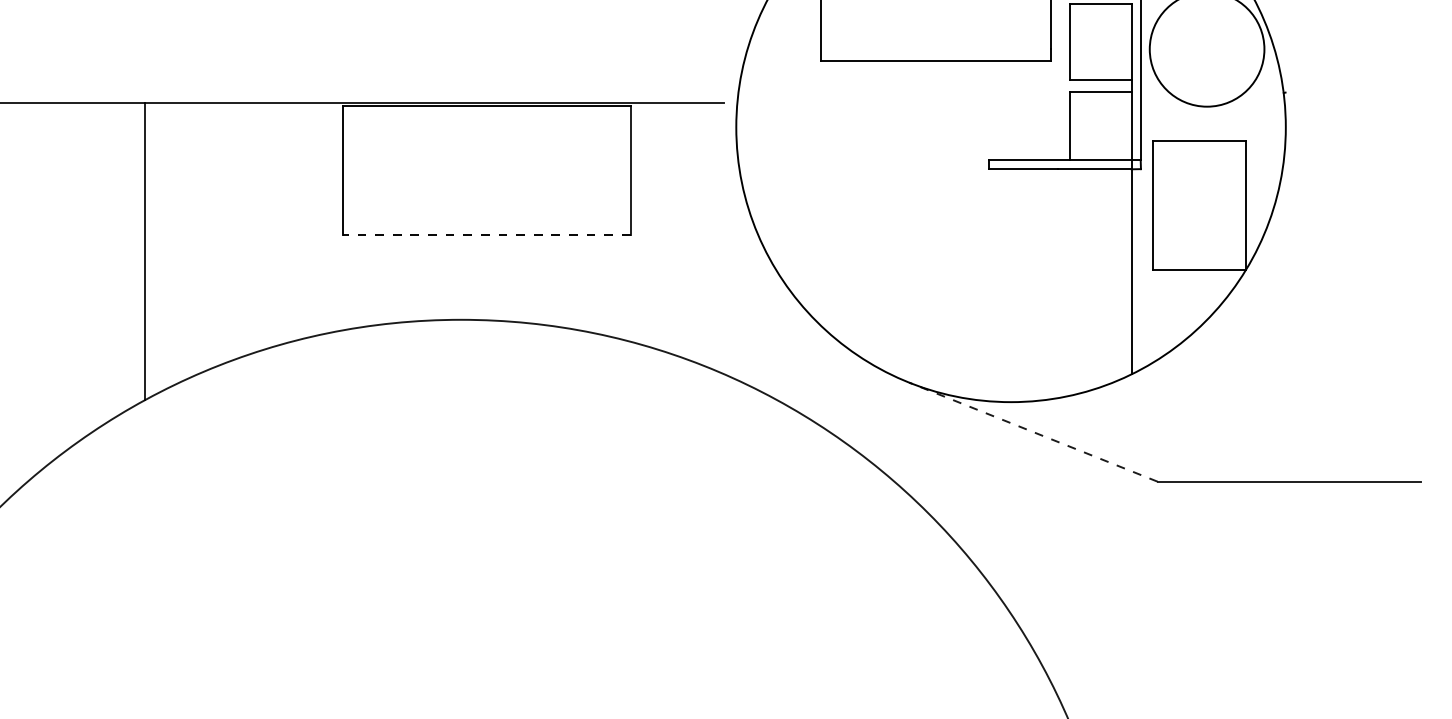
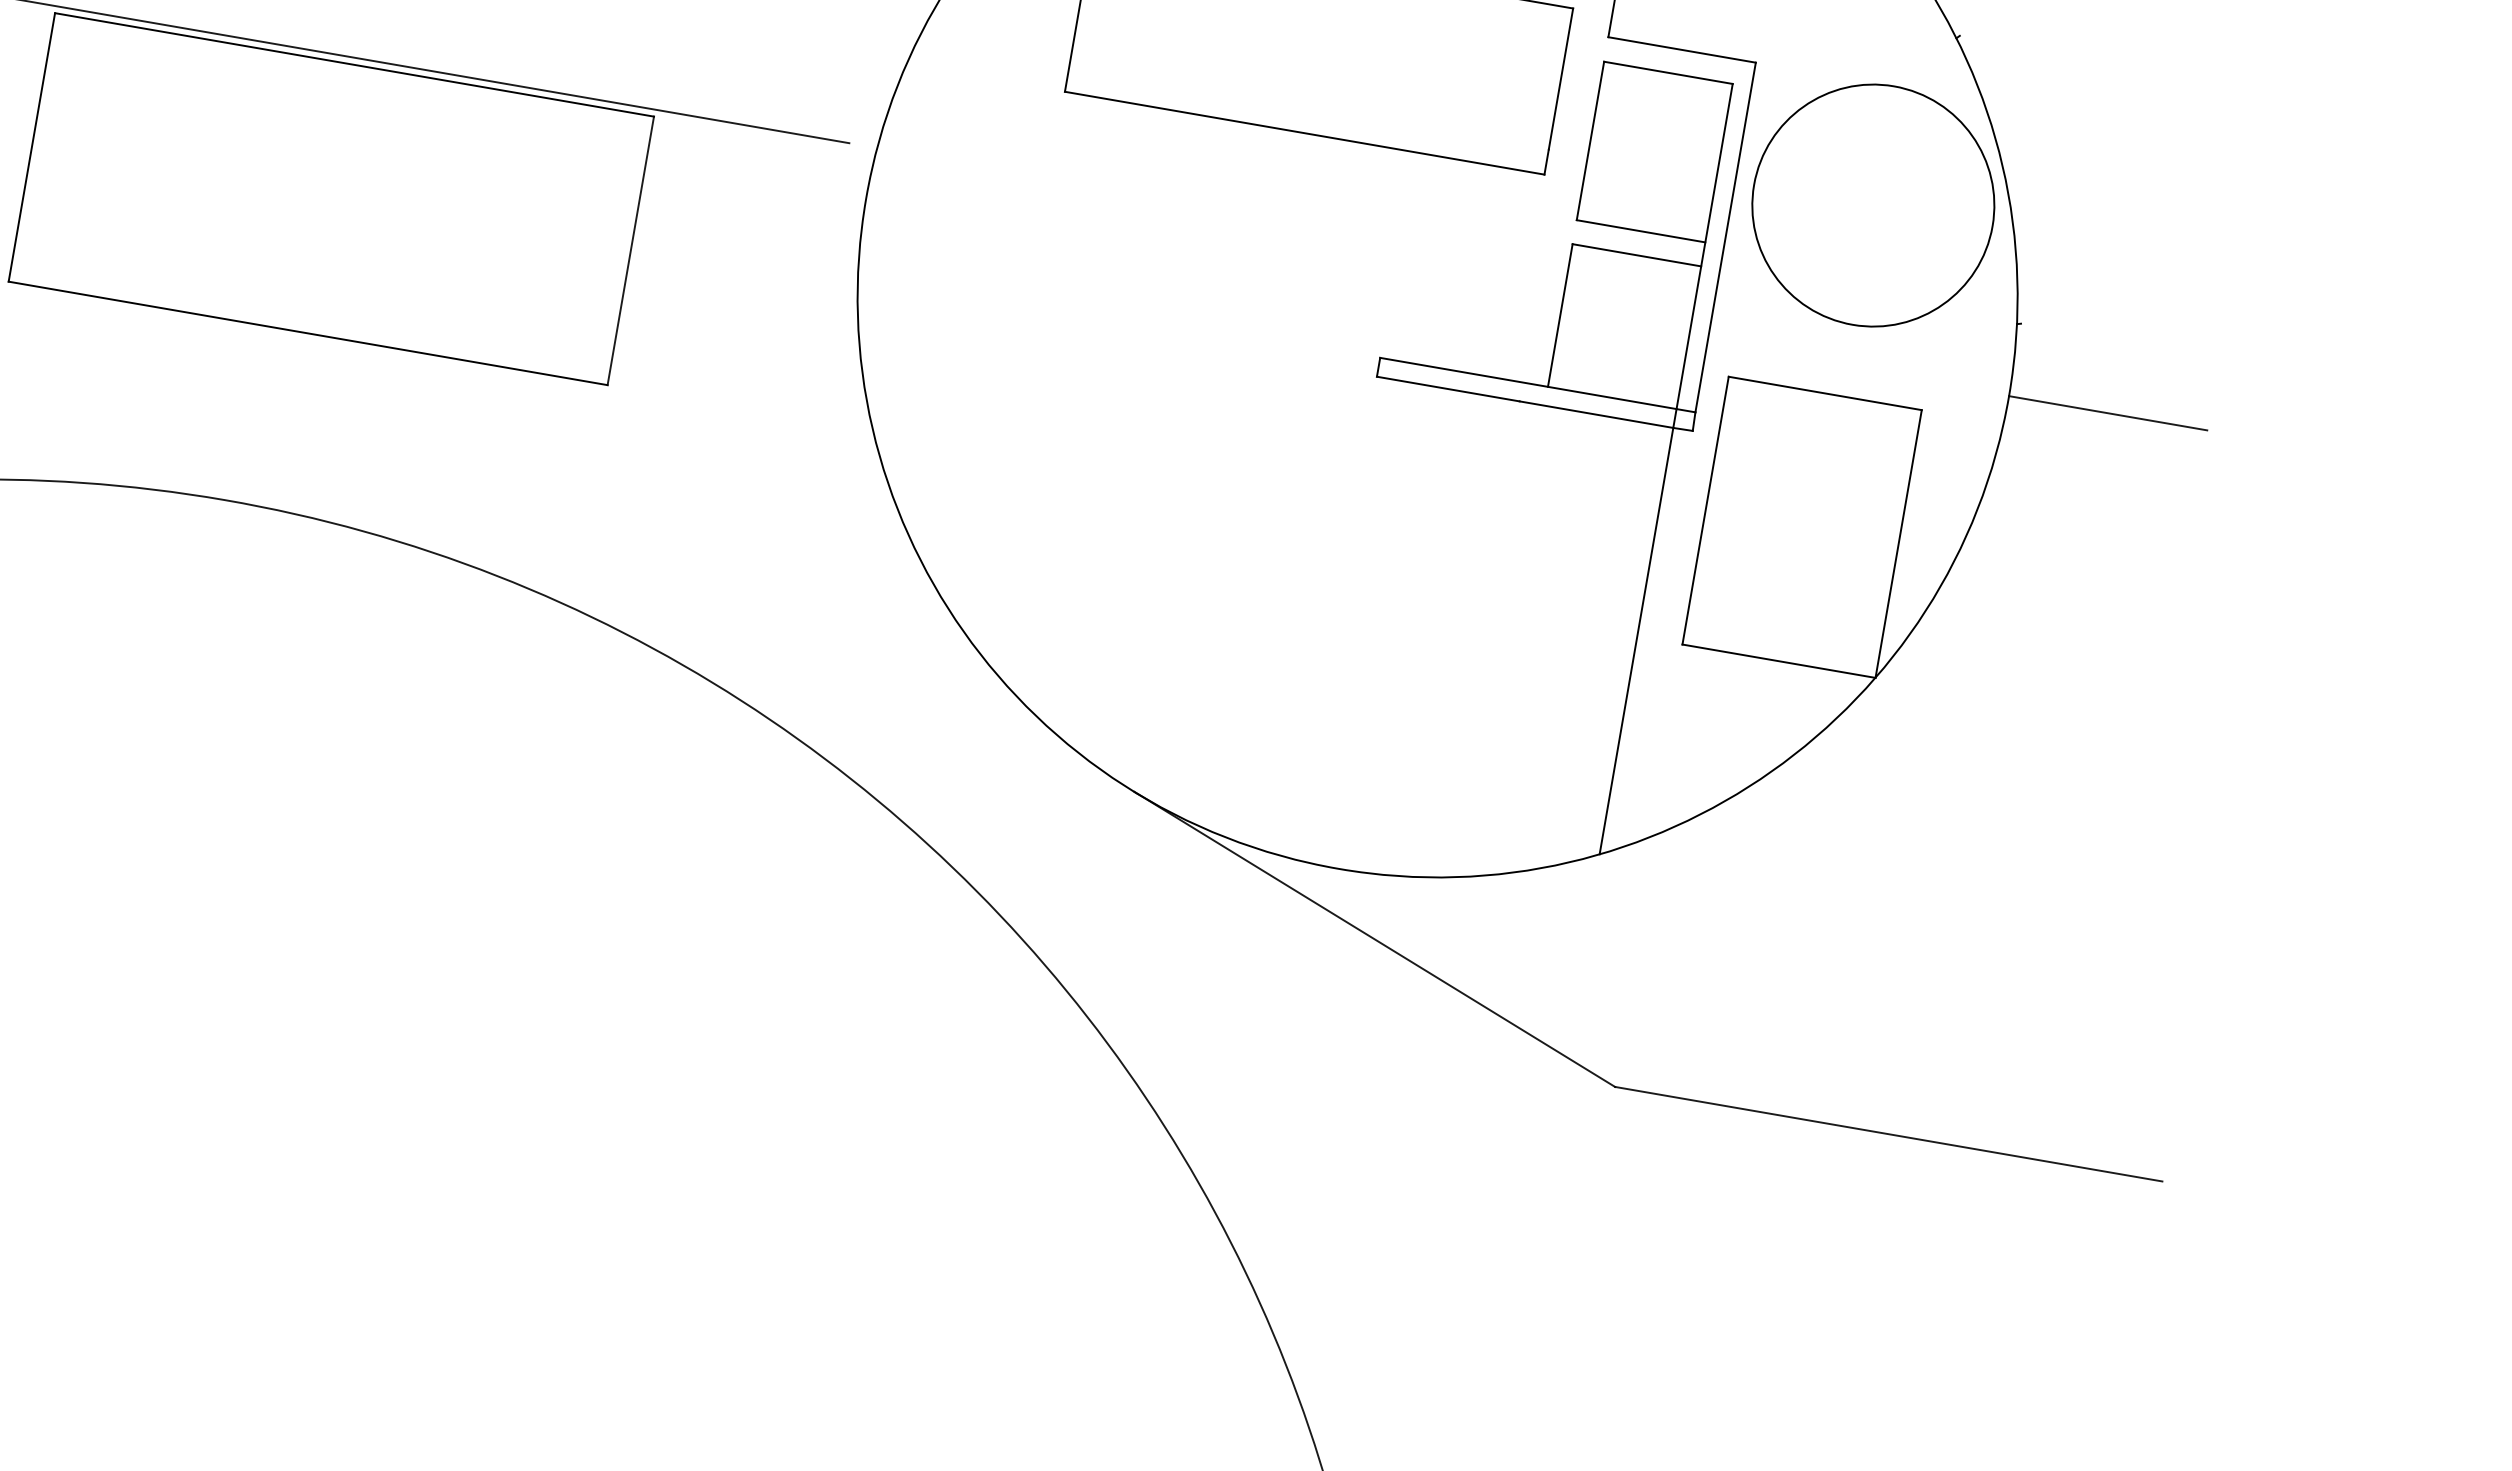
line: (1333, 127) -> (2108, 413), added
line: (486, 235) -> (307, 333), dashed -> solid
line: (1033, 432) -> (1374, 940), dashed -> solid

